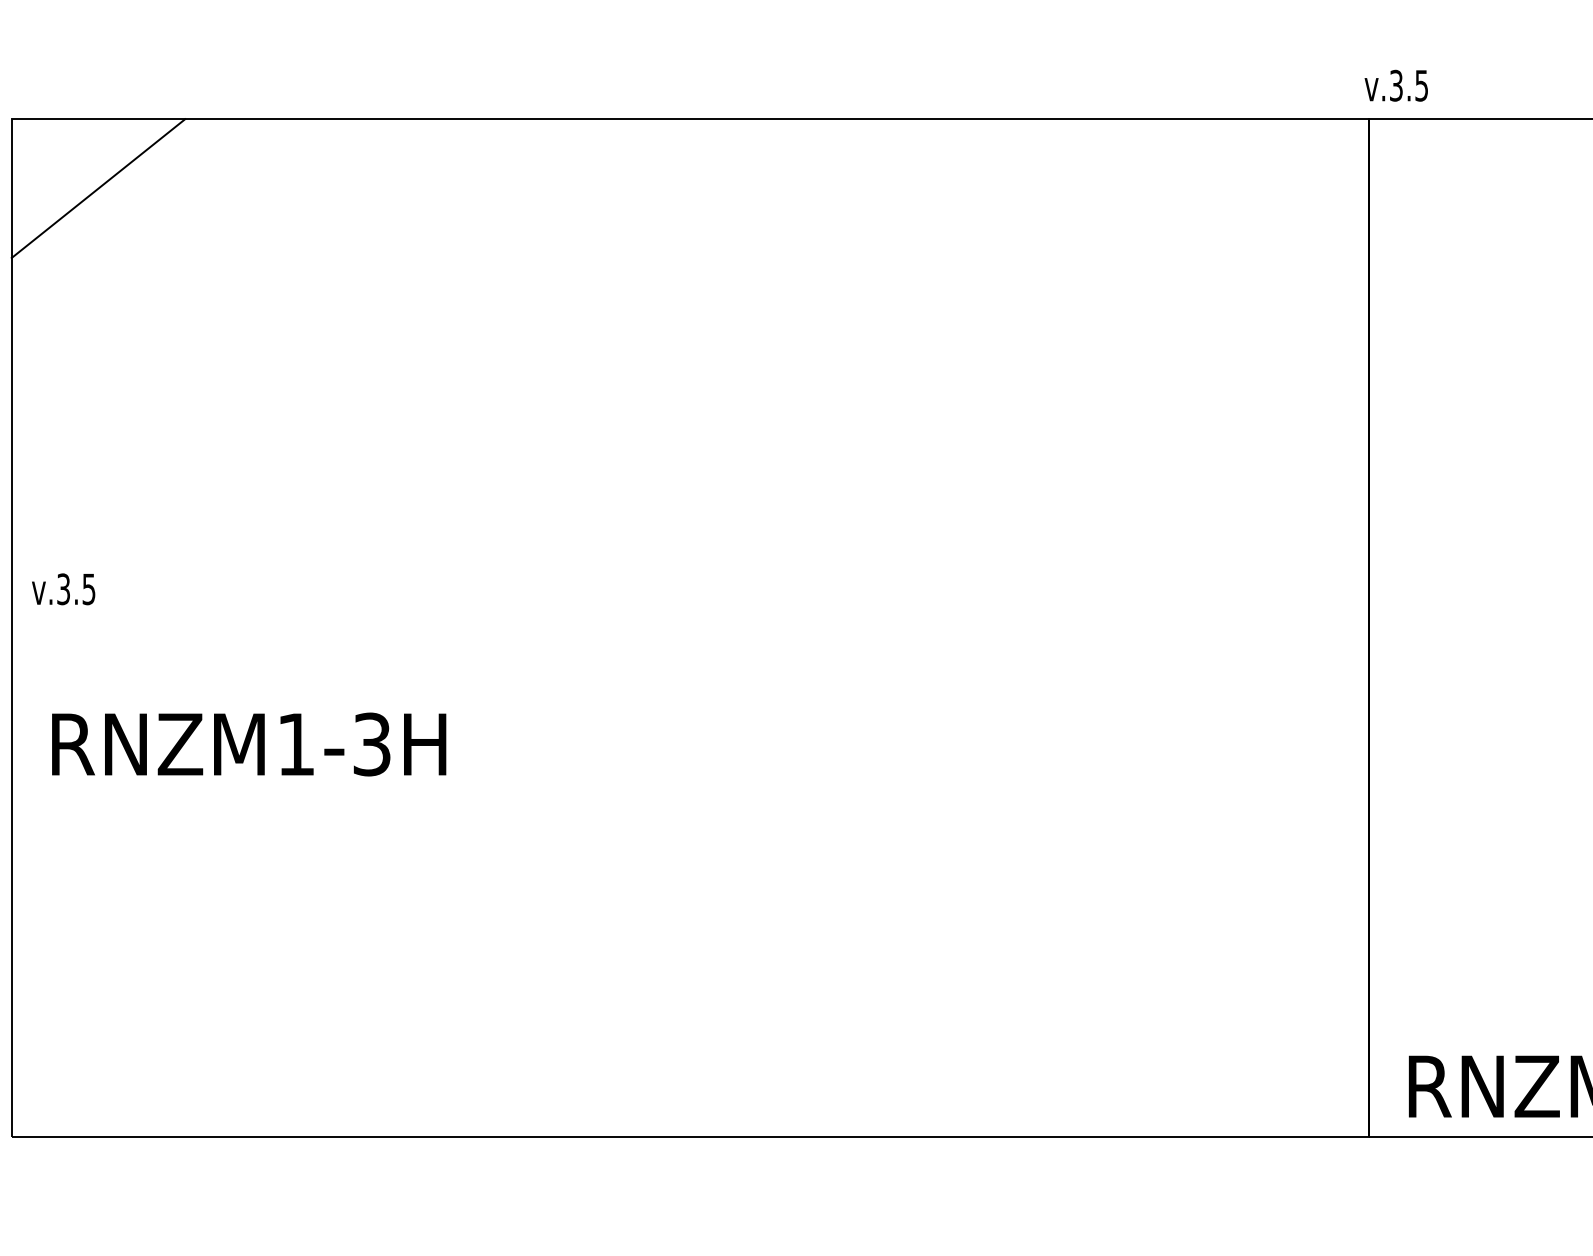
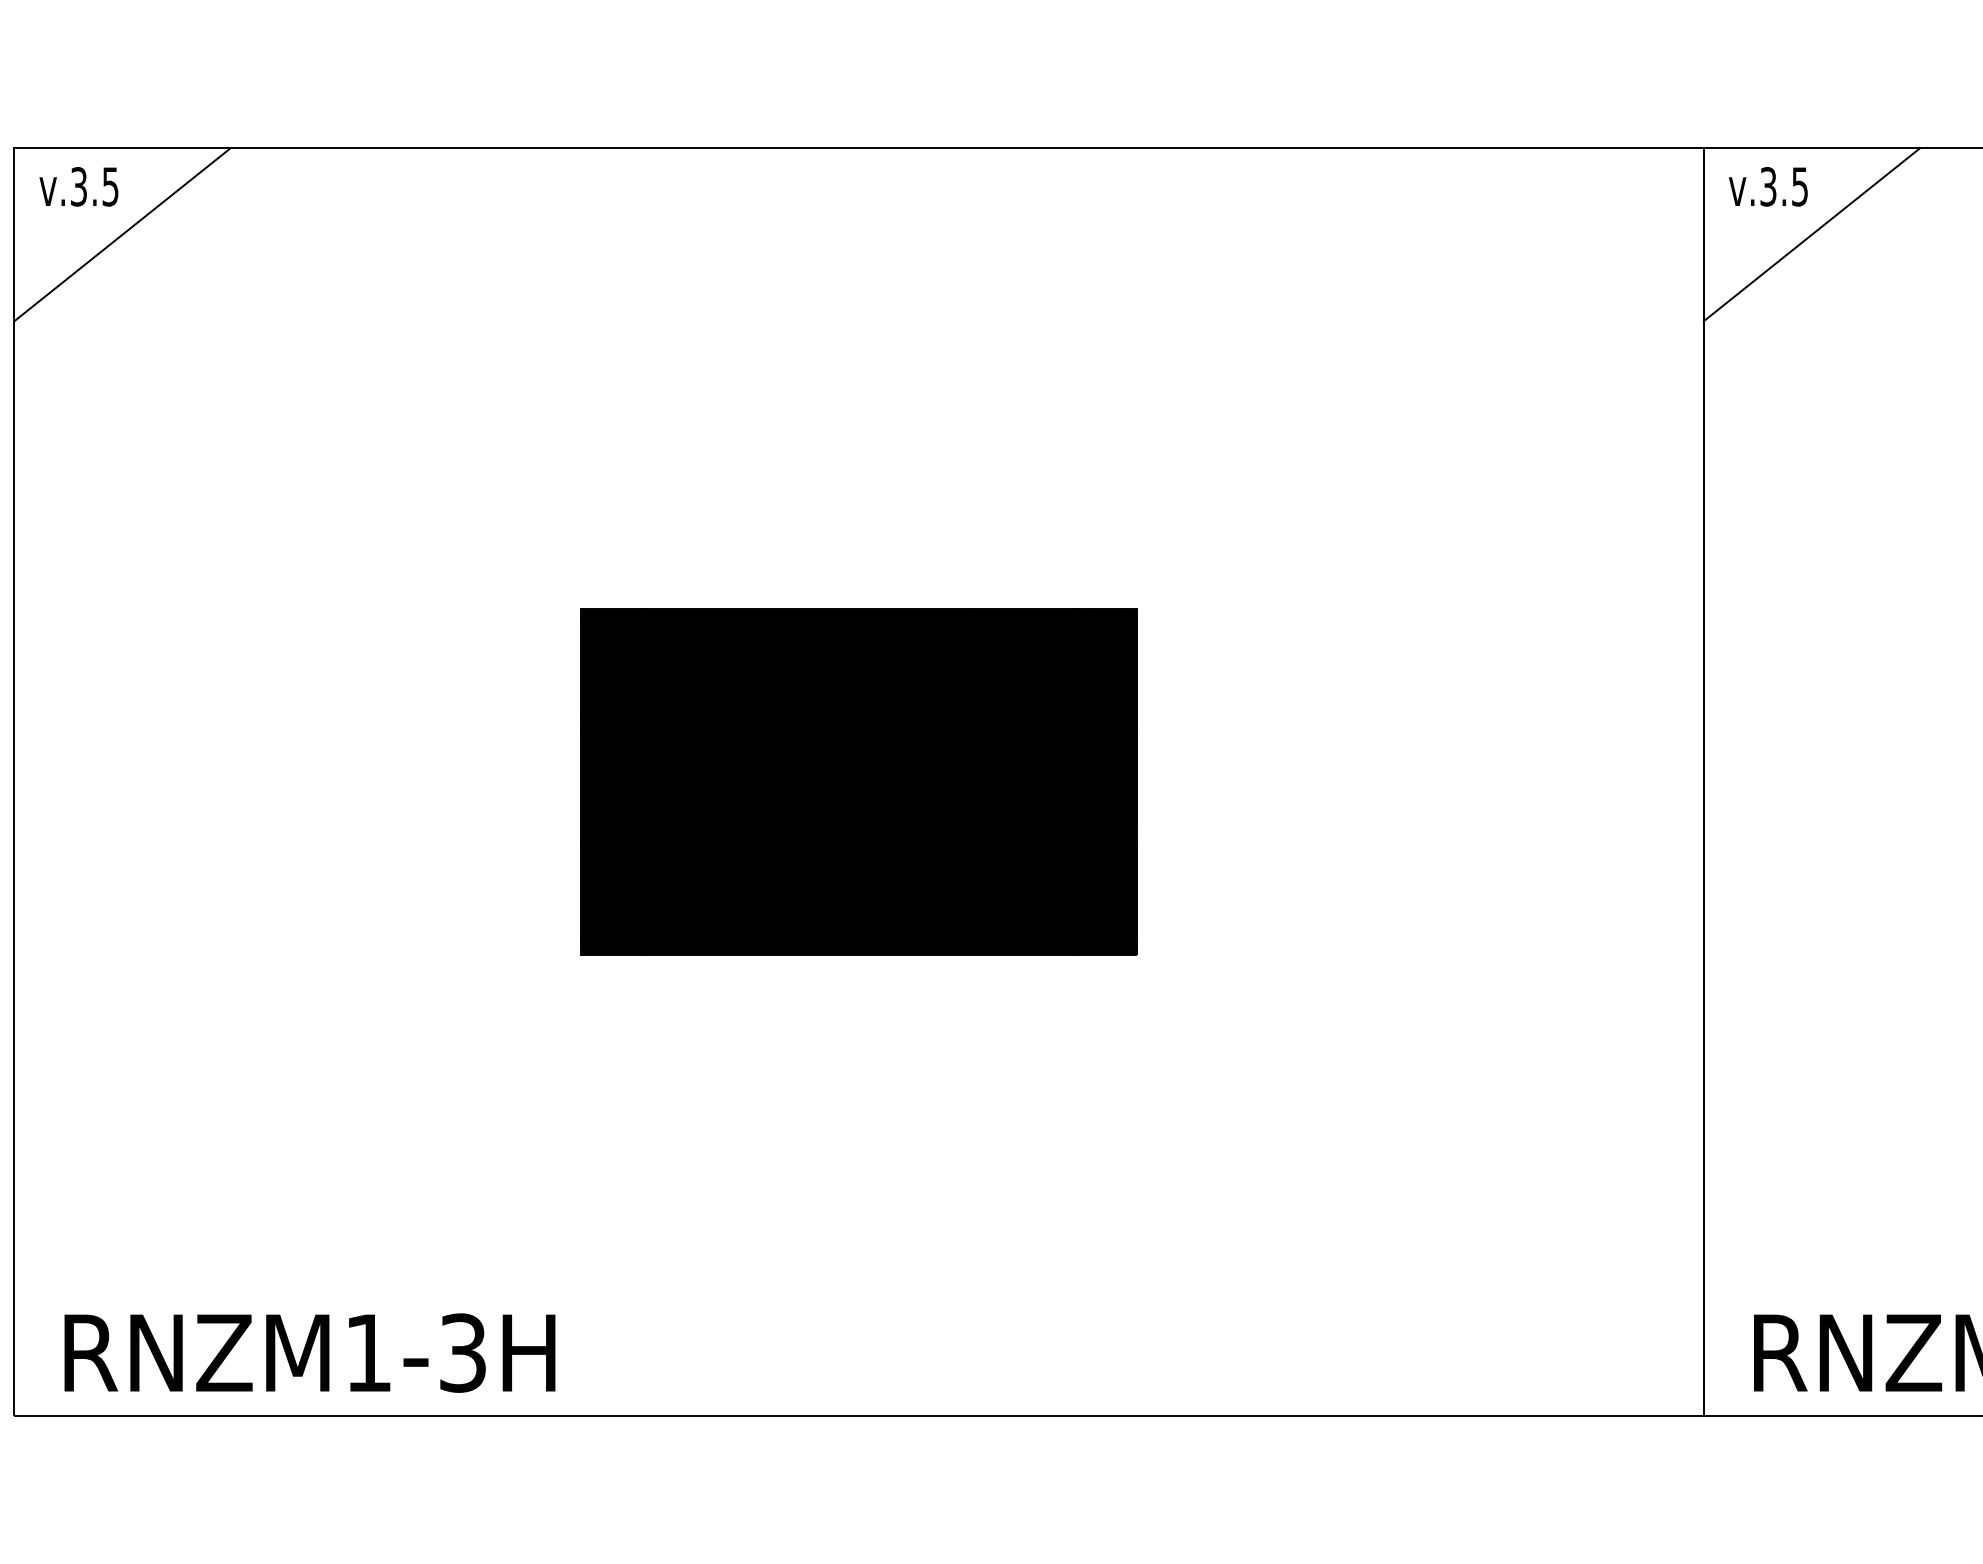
text: (1396, 85) -> (1768, 186), moved
line: (1455, 188) -> (1811, 234), added
text: (63, 589) -> (78, 186), moved
part: (689, 627) -> (858, 781), added
text: (248, 744) -> (309, 1352), moved

